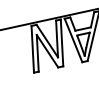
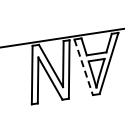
line: (73, 40) -> (83, 67), solid -> dashed

